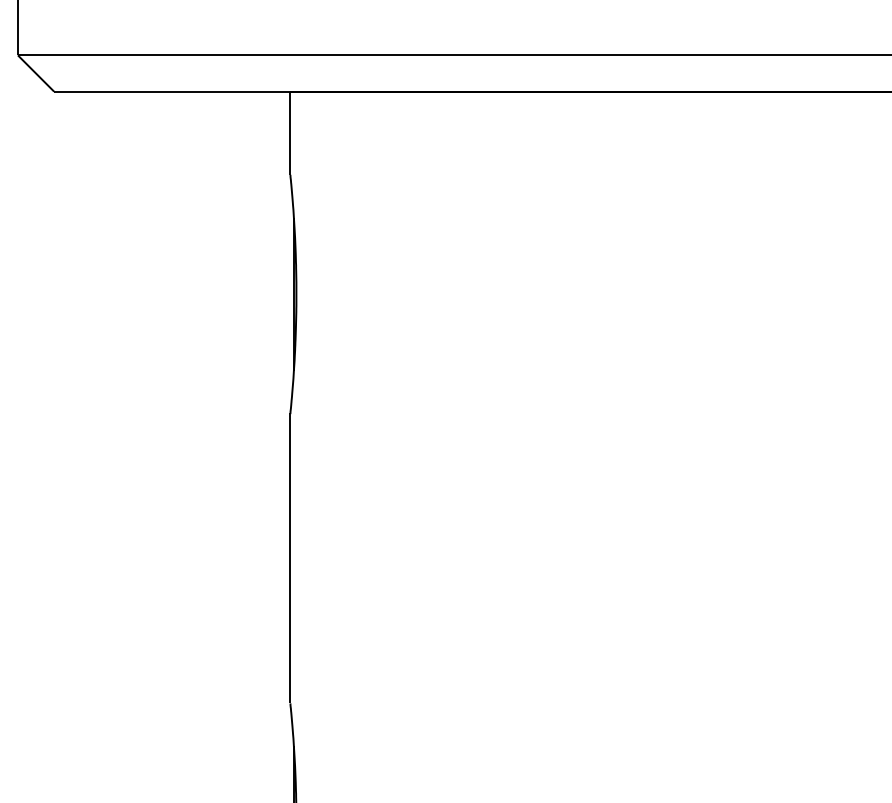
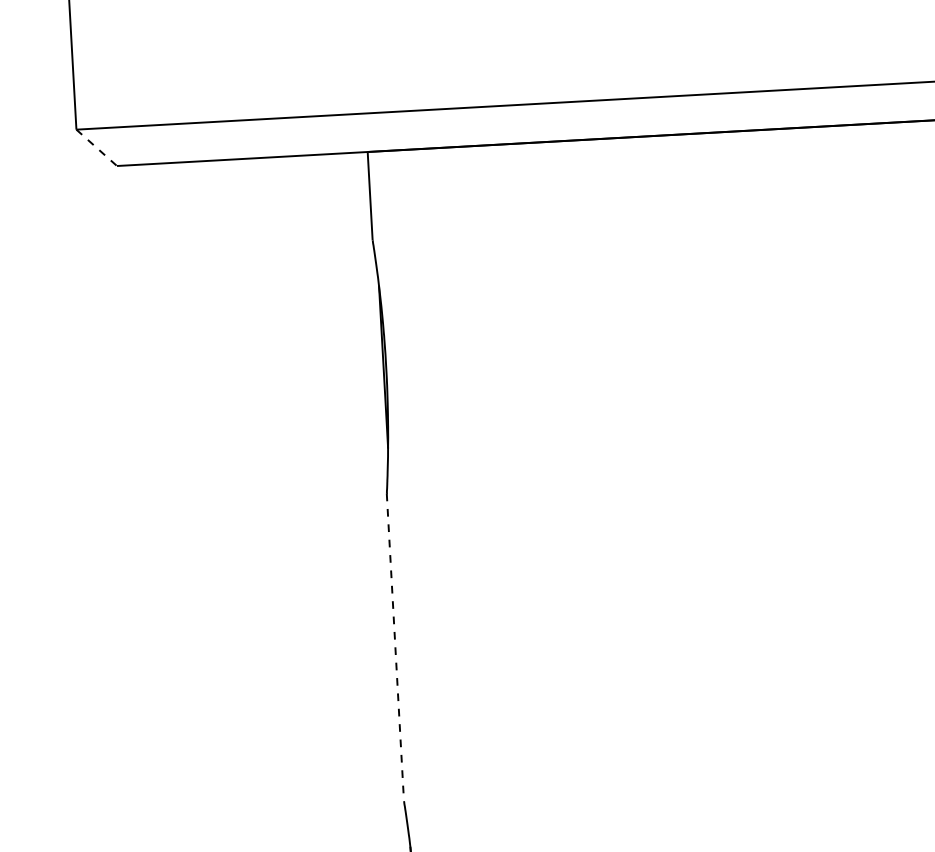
line: (36, 73) -> (97, 147), solid -> dashed
line: (290, 558) -> (395, 647), solid -> dashed

